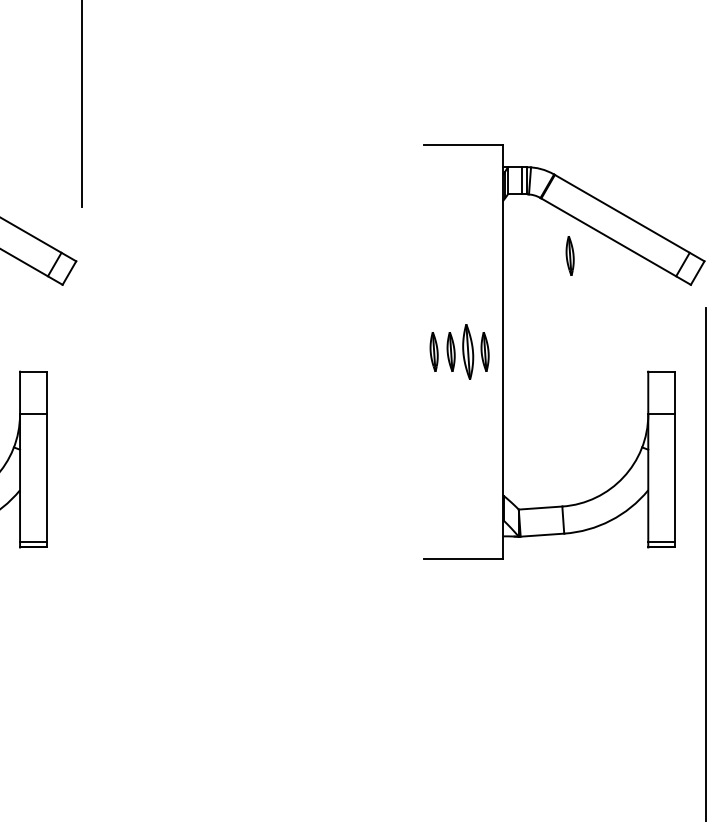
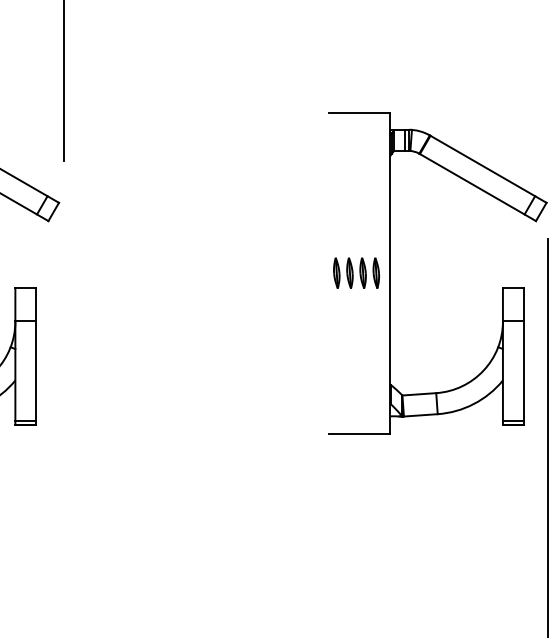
part: (569, 255) -> (441, 198), removed
part: (467, 351) -> (362, 272), size x0.71

